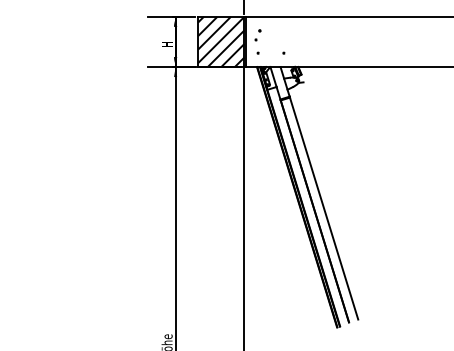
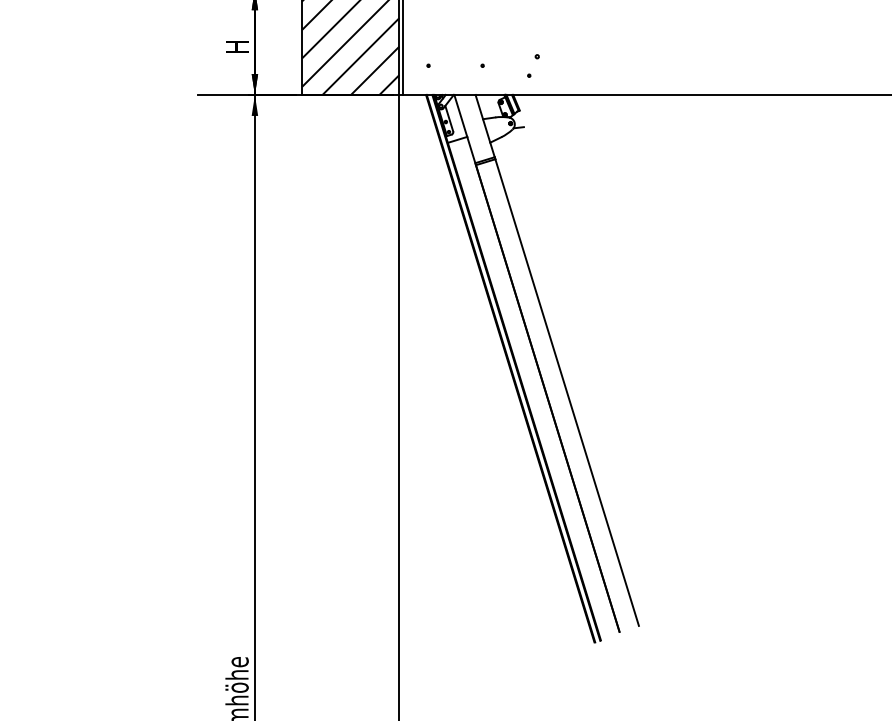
part: (257, 35) -> (532, 66), moved

